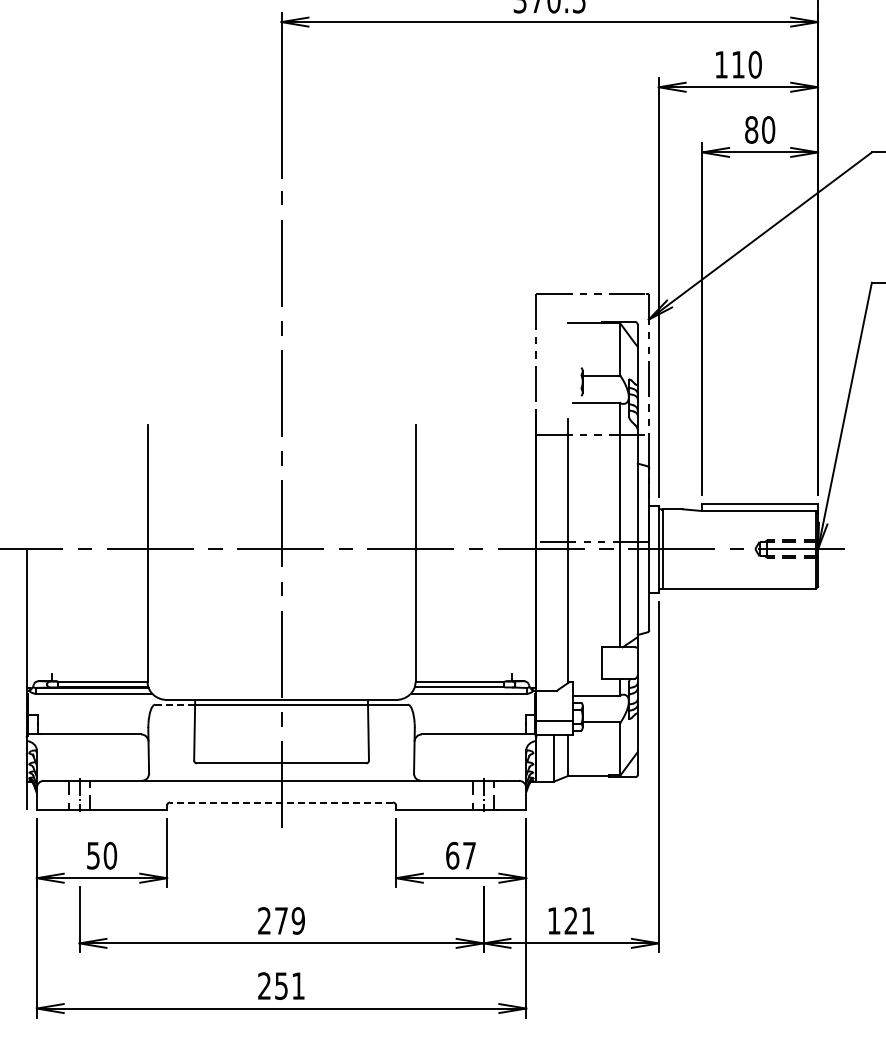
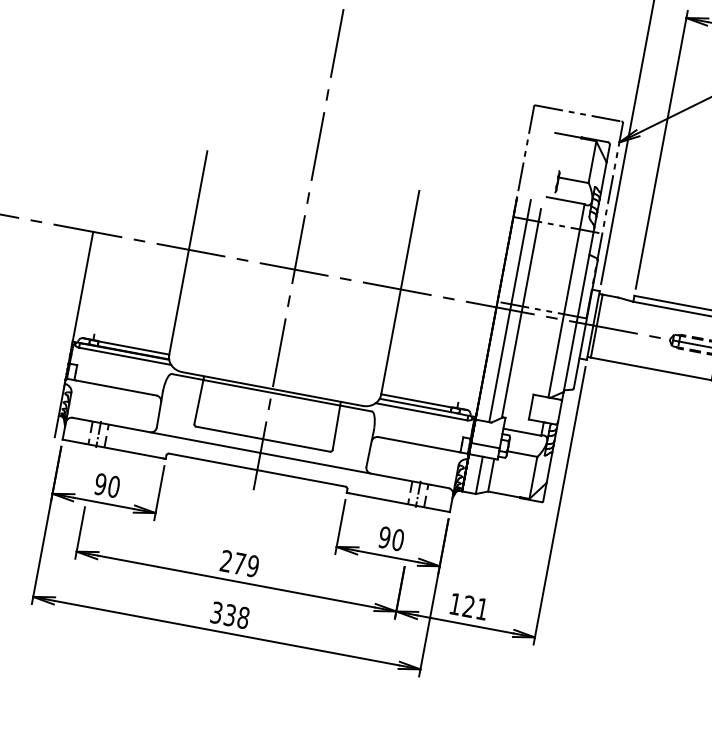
line: (553, 550) -> (509, 311), added
line: (175, 704) -> (187, 376), dashed -> solid
line: (281, 802) -> (257, 470), dashed -> solid
text: (93, 855) -> (100, 484), 50 -> 90
text: (461, 855) -> (391, 538), 67 -> 90
text: (281, 985) -> (230, 614), 251 -> 338

